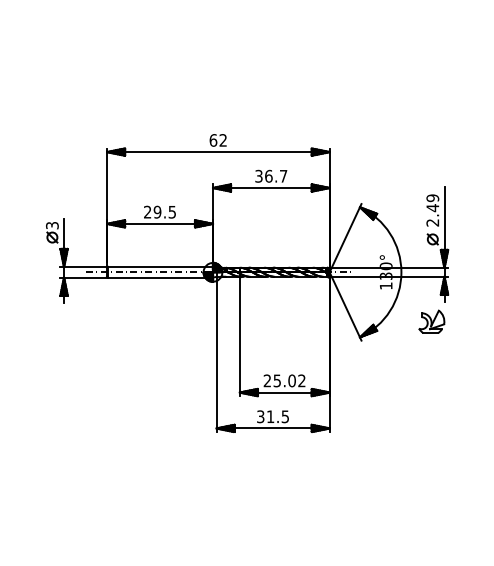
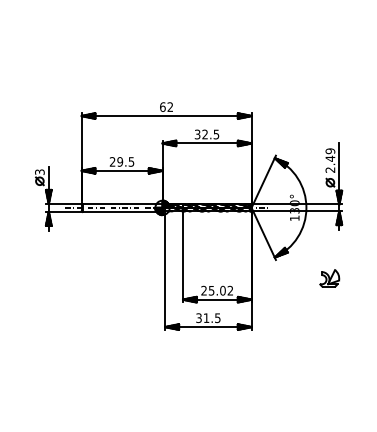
text: (275, 176) -> (210, 134), 36.7 -> 32.5
part: (431, 321) -> (329, 278), moved

